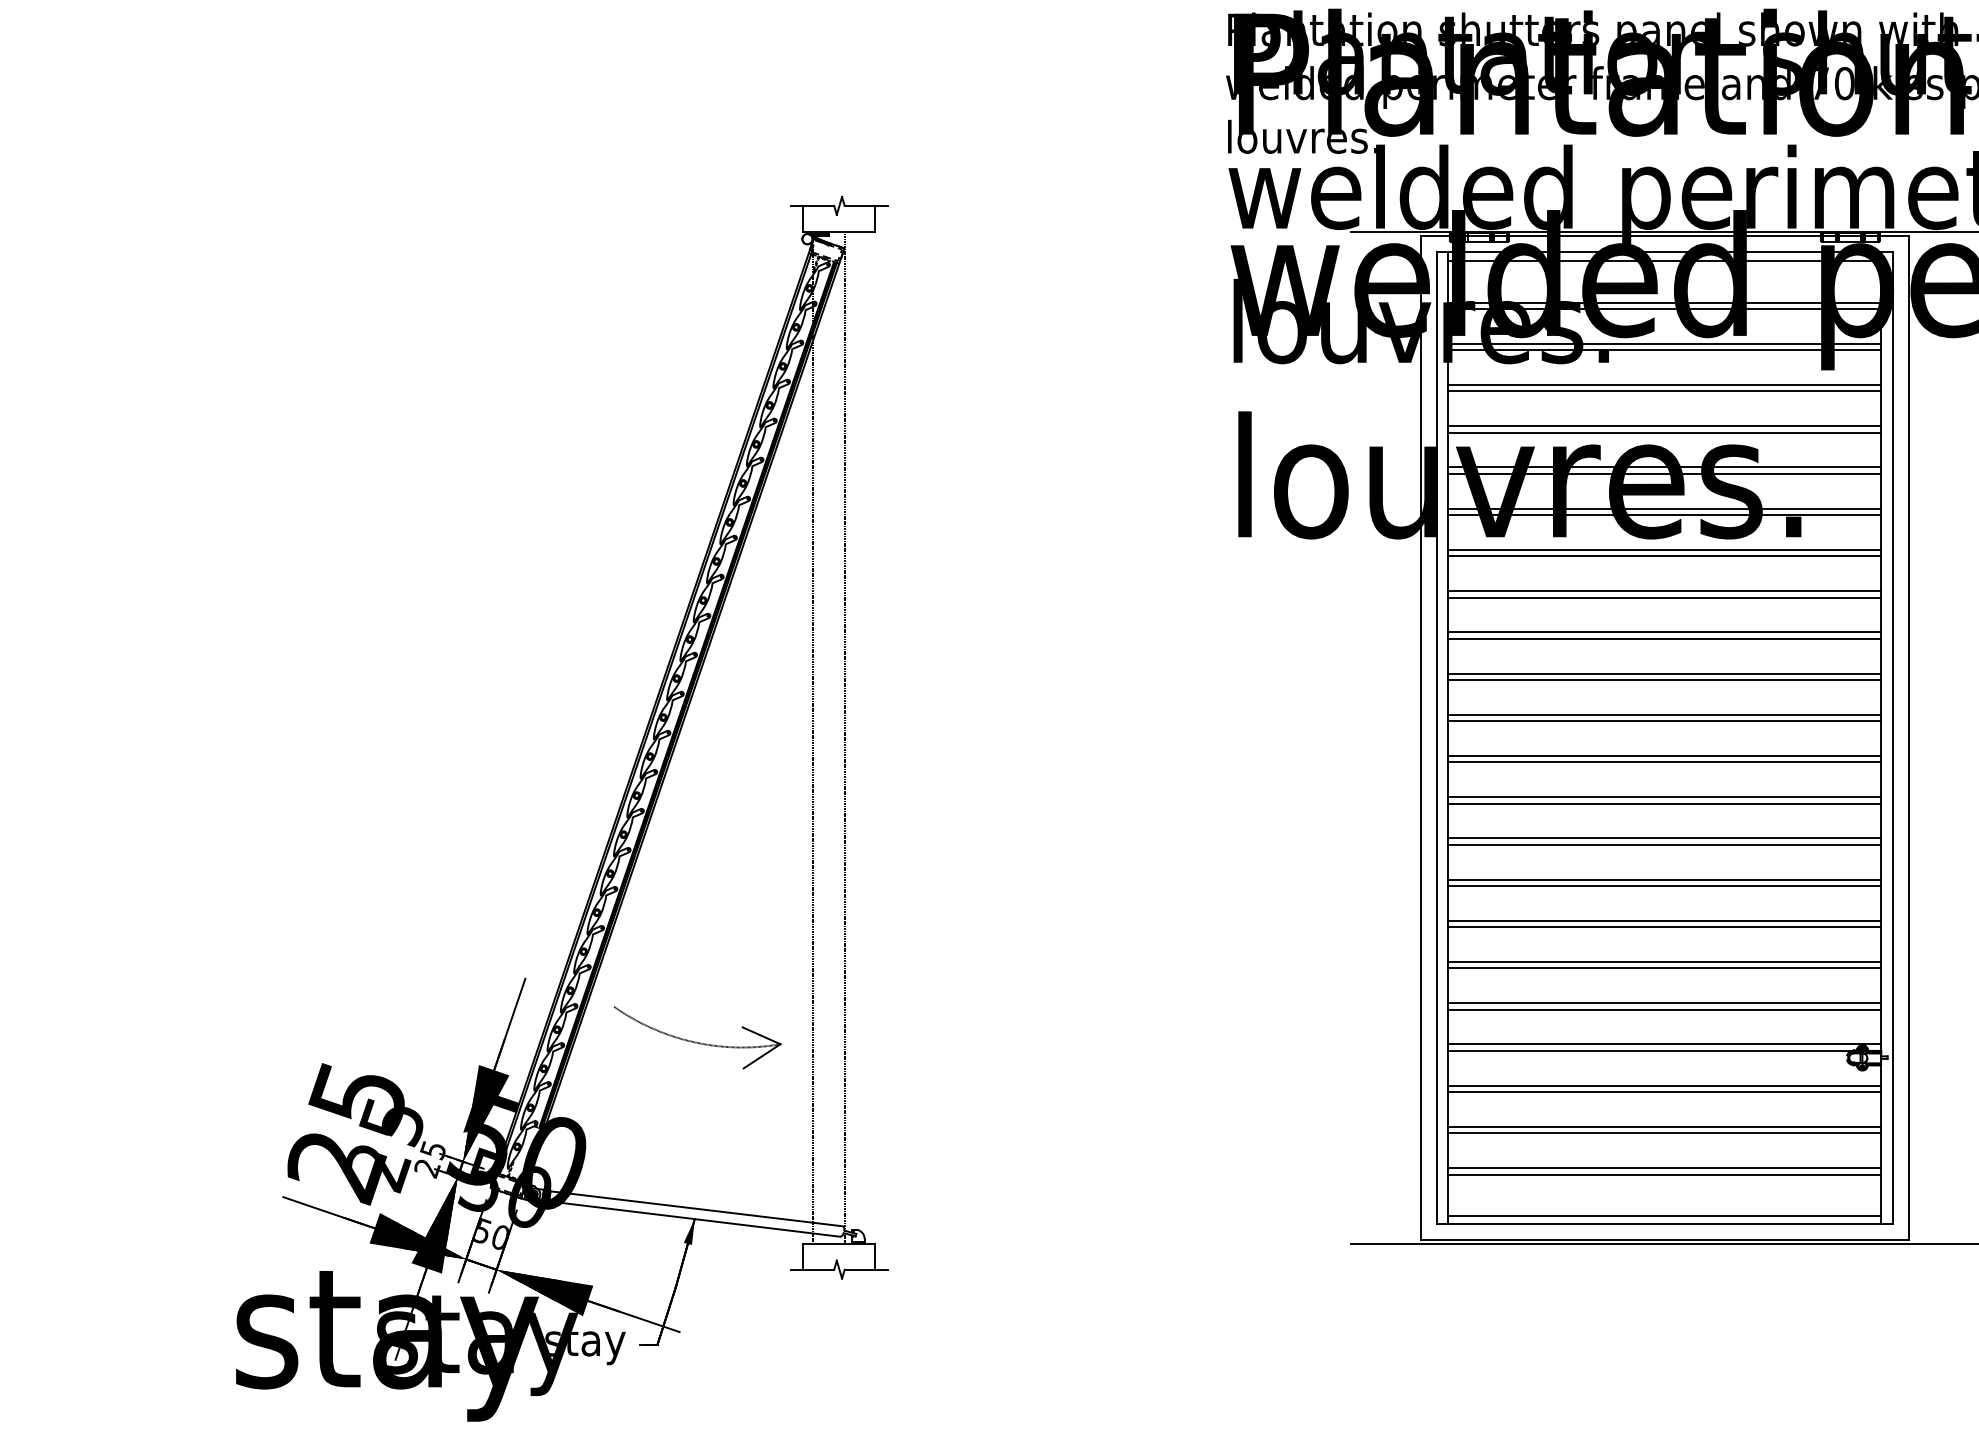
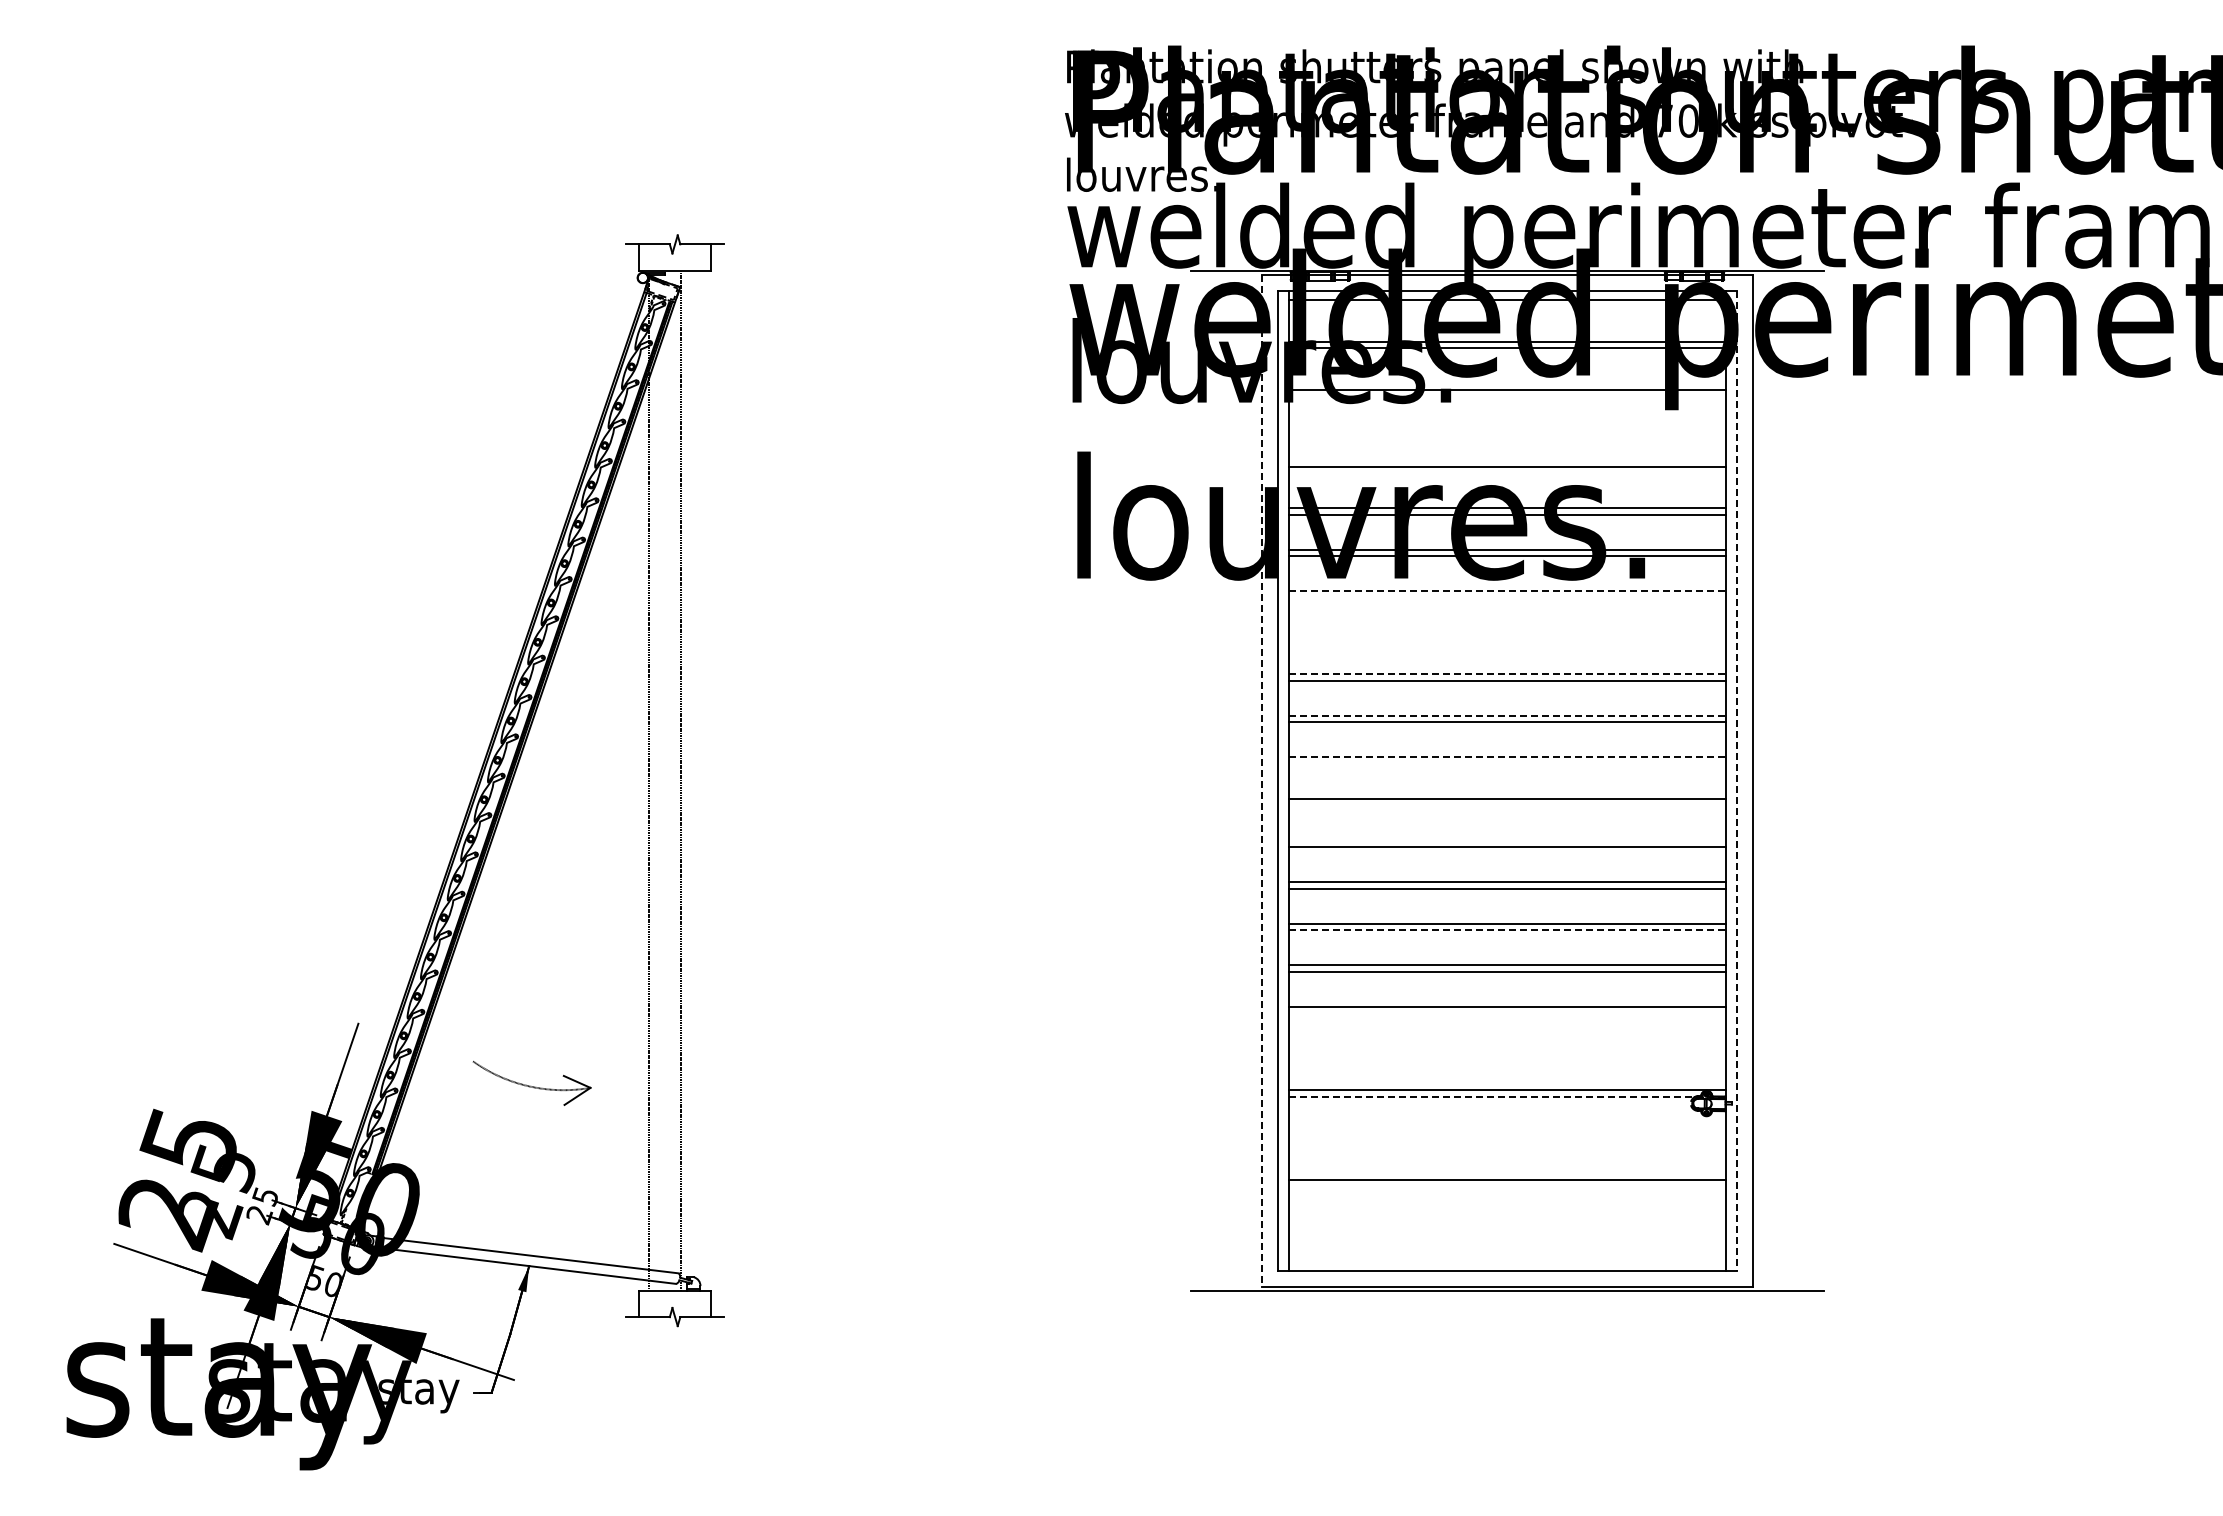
line: (1664, 343) -> (1507, 383), removed
line: (1664, 384) -> (1507, 424), removed
line: (1664, 391) -> (1507, 431), removed
line: (1664, 433) -> (1507, 473), removed
line: (1664, 550) -> (1507, 591), solid -> dashed
line: (1664, 556) -> (1507, 597), removed
line: (1664, 590) -> (1507, 632), removed
line: (1664, 597) -> (1507, 639), removed
line: (1664, 632) -> (1507, 674), solid -> dashed
line: (1664, 673) -> (1507, 715), solid -> dashed
line: (1664, 714) -> (1507, 757), solid -> dashed
line: (1664, 720) -> (1507, 763), removed
line: (1892, 737) -> (1736, 780), solid -> dashed
line: (1420, 738) -> (1261, 781), solid -> dashed
line: (1664, 762) -> (1507, 805), removed
line: (1664, 797) -> (1507, 840), removed
line: (1664, 886) -> (1507, 930), solid -> dashed
line: (1664, 968) -> (1507, 1013), removed
line: (1664, 1003) -> (1507, 1048), removed
line: (1664, 1009) -> (1507, 1054), removed
part: (697, 1038) -> (531, 1083), size x0.7
line: (1664, 1050) -> (1507, 1096), solid -> dashed
line: (1664, 1085) -> (1507, 1131), removed
line: (1664, 1092) -> (1507, 1138), removed
line: (1664, 1127) -> (1507, 1173), removed
line: (1664, 1167) -> (1507, 1214), removed
line: (1664, 1174) -> (1507, 1221), removed
line: (1664, 1215) -> (1507, 1262), removed

